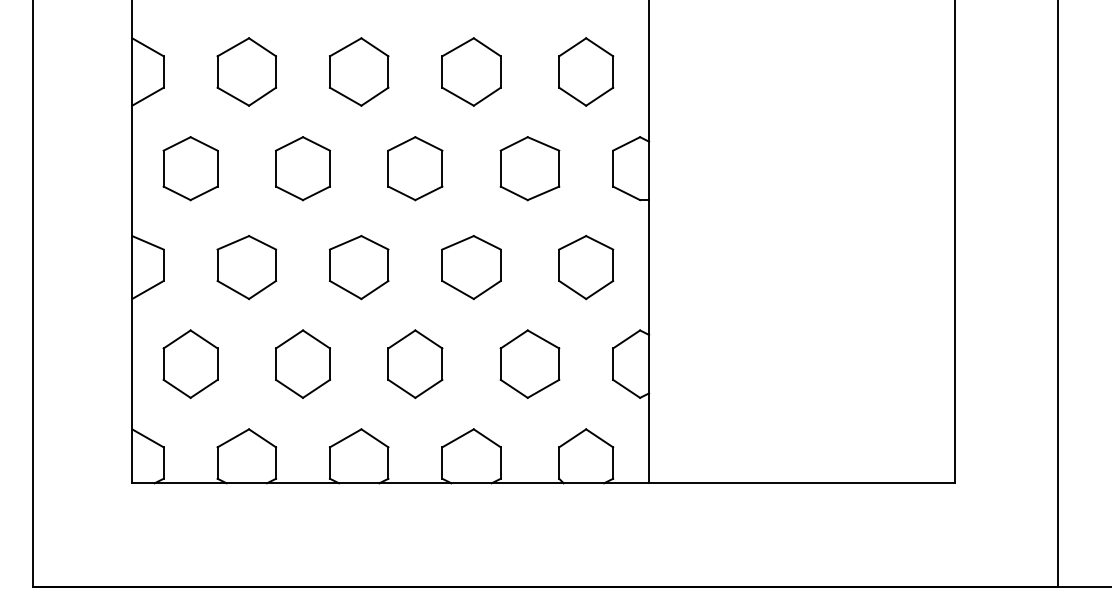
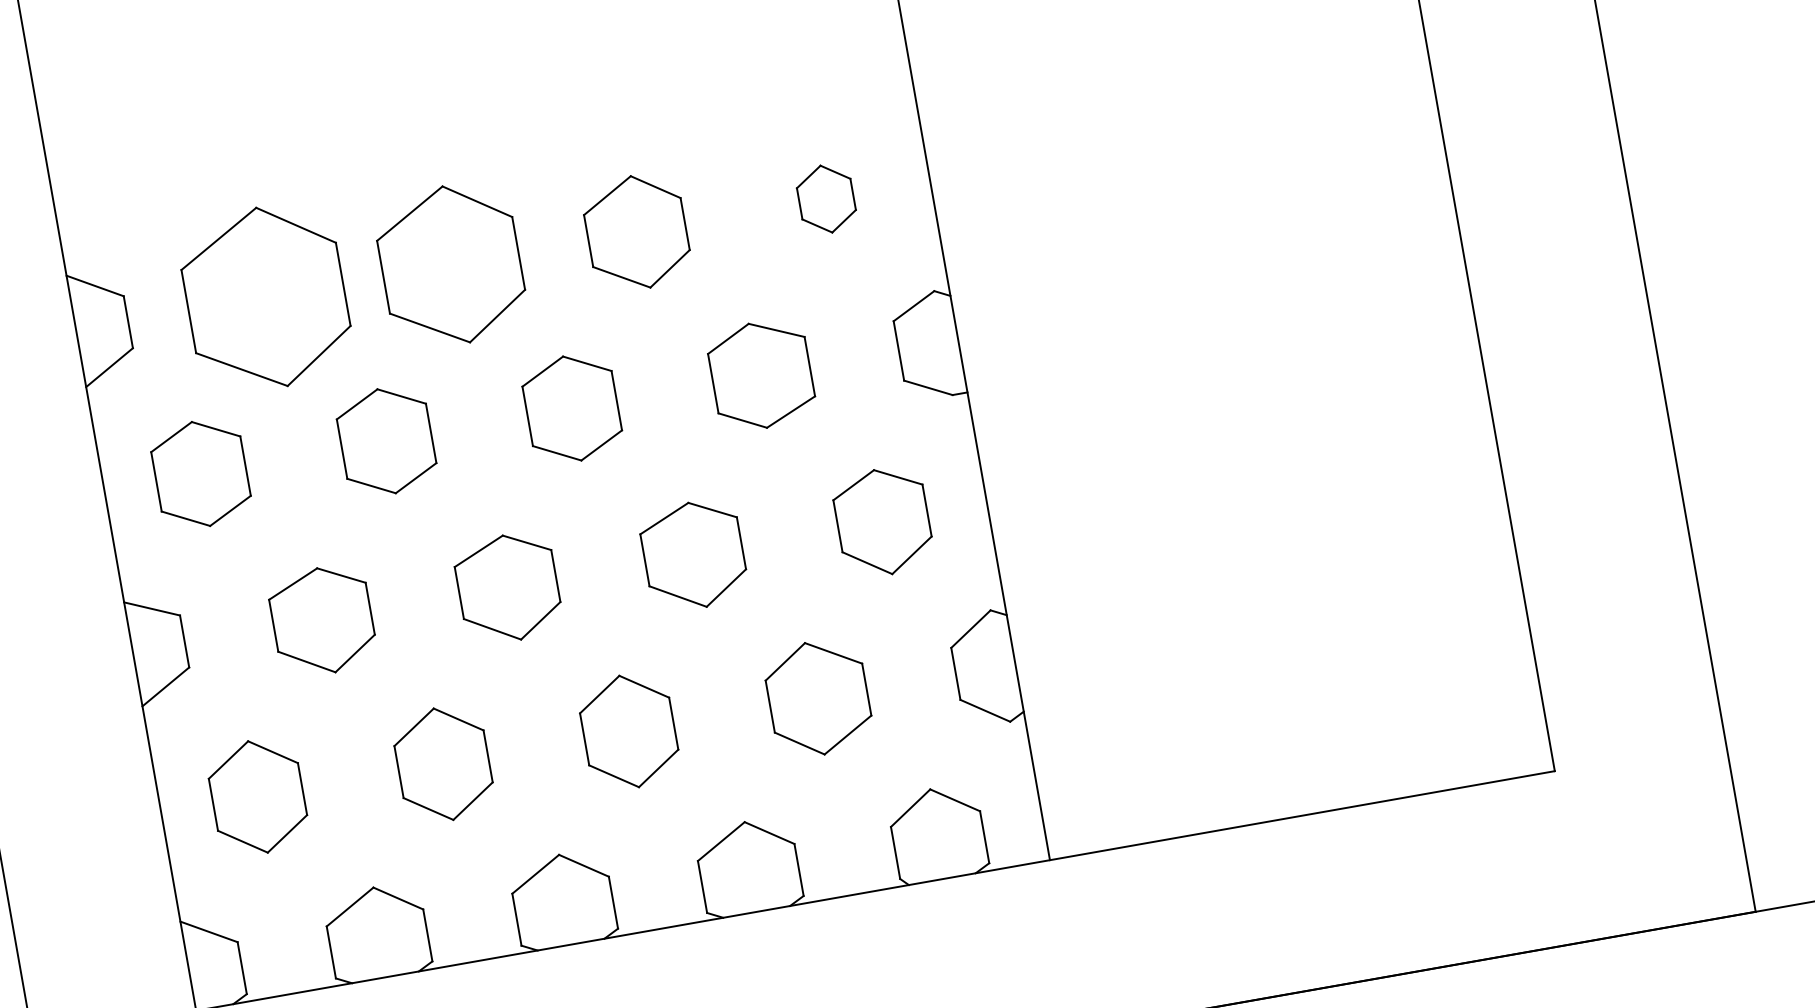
part: (246, 71) -> (264, 297), size x1.6
part: (359, 71) -> (451, 264), size x1.4
part: (586, 71) -> (826, 198), size x0.6

